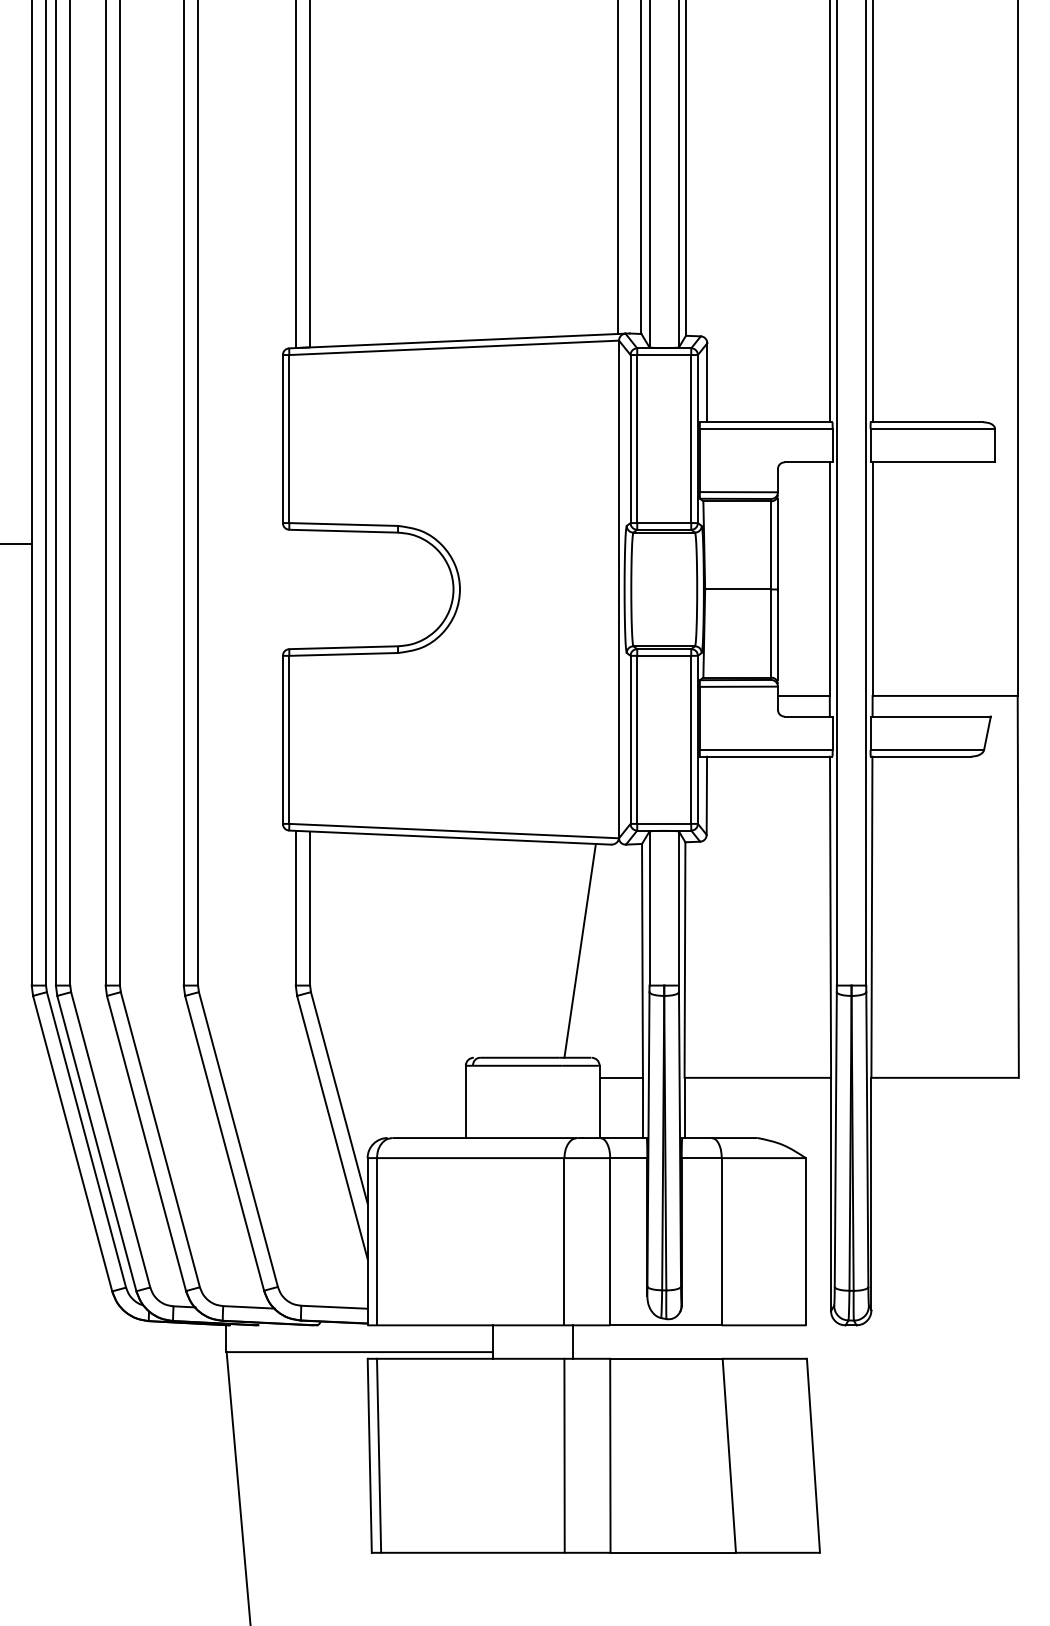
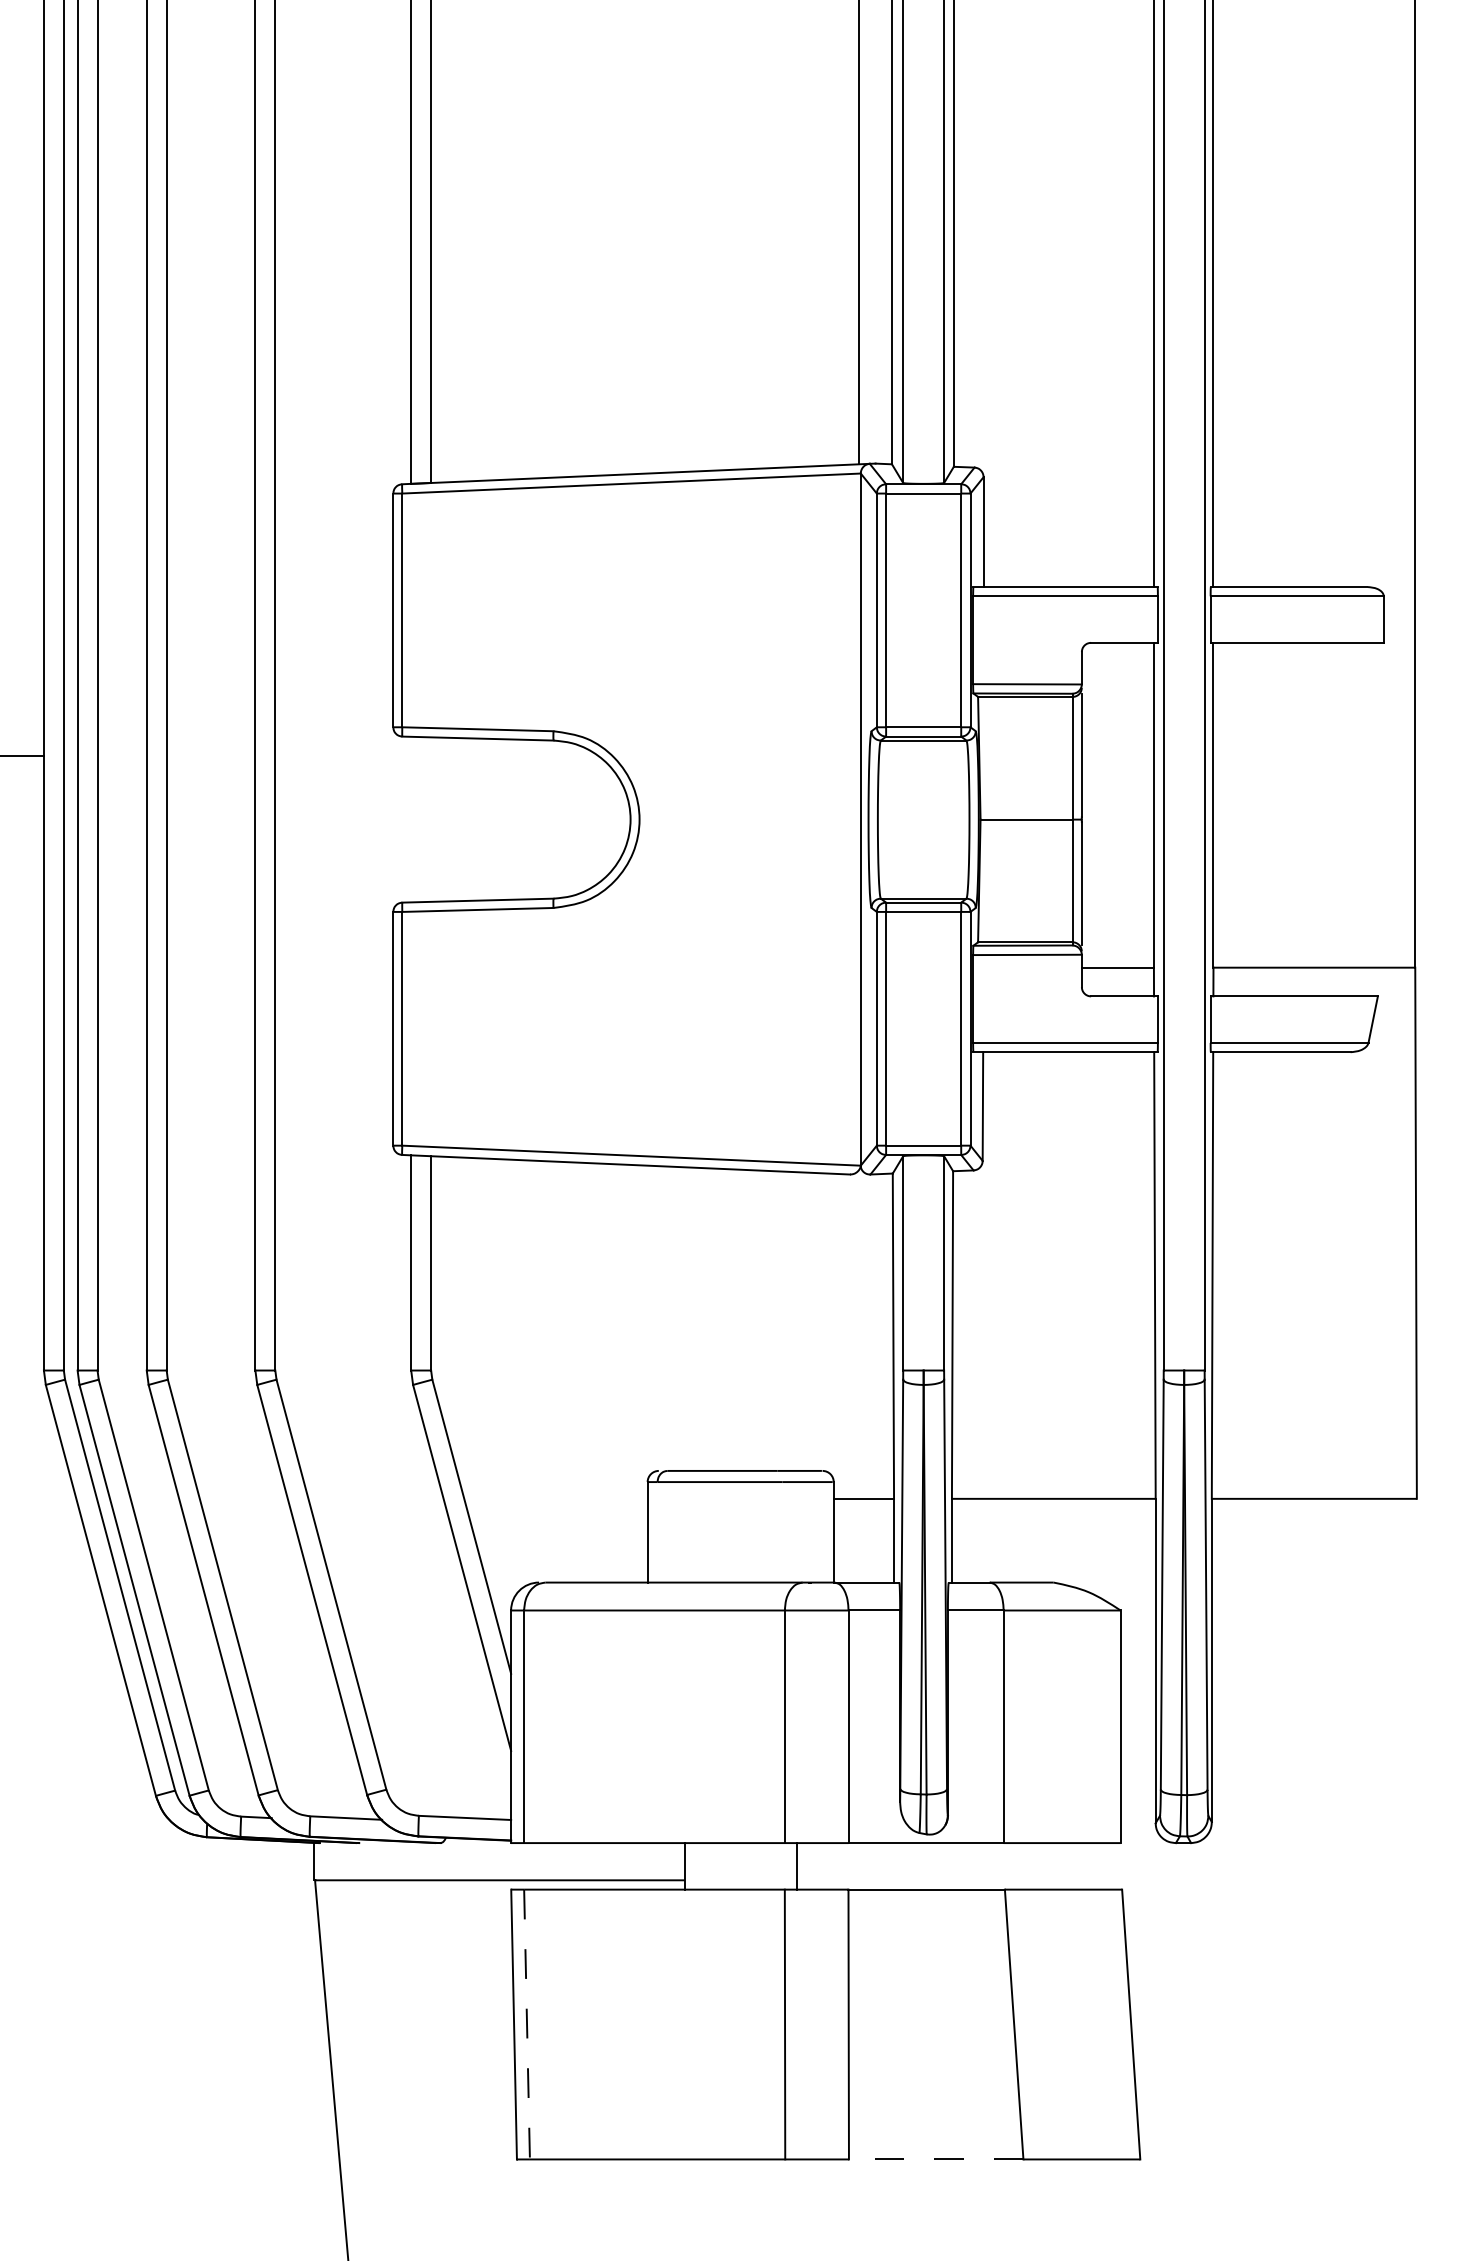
line: (580, 950) -> (806, 1321), removed
line: (379, 1455) -> (527, 2024), solid -> dashed
line: (672, 1552) -> (935, 2159), solid -> dashed

